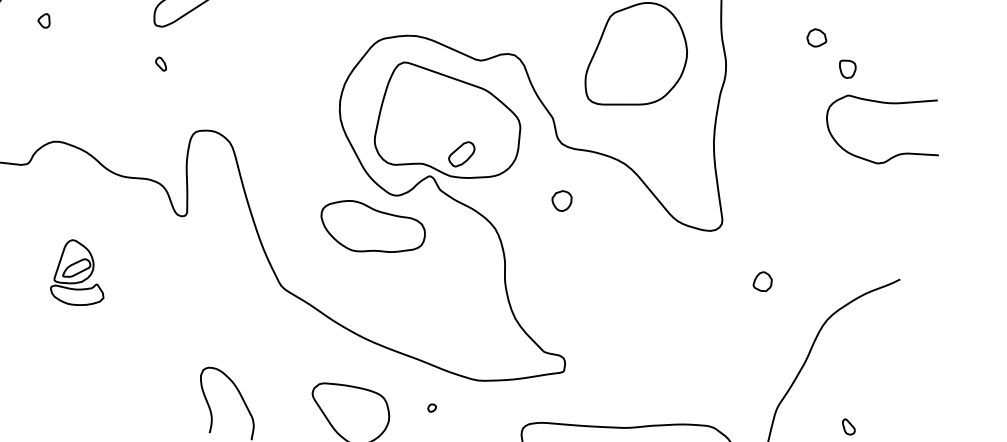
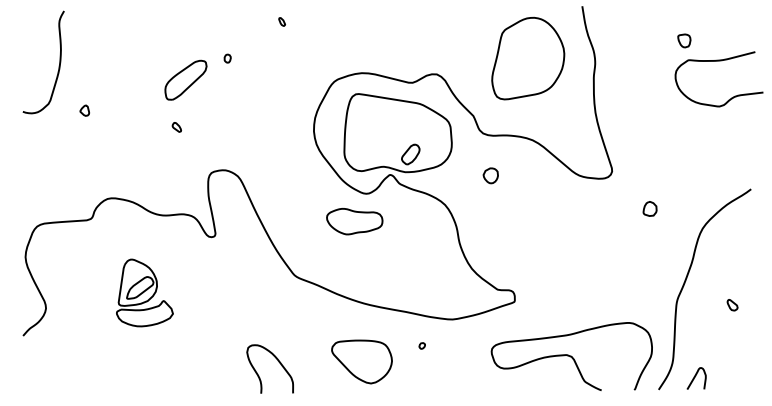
part: (816, 37) -> (657, 21), removed
part: (372, 229) -> (354, 221), size x0.7
part: (80, 273) -> (144, 292), size x1.4

